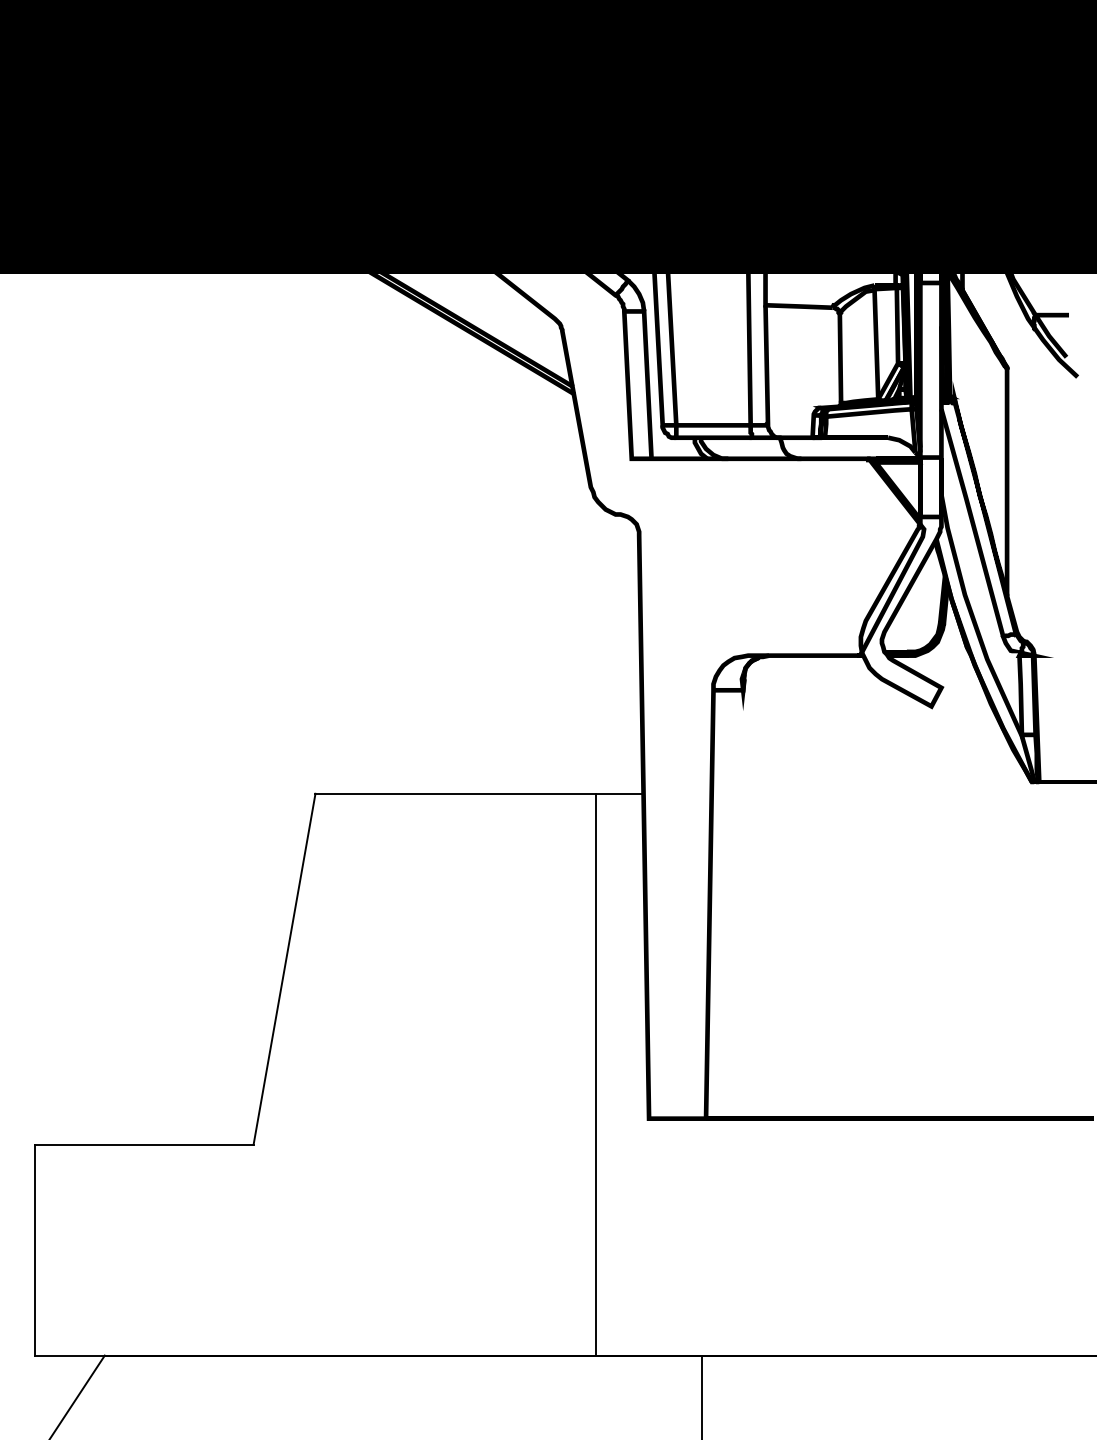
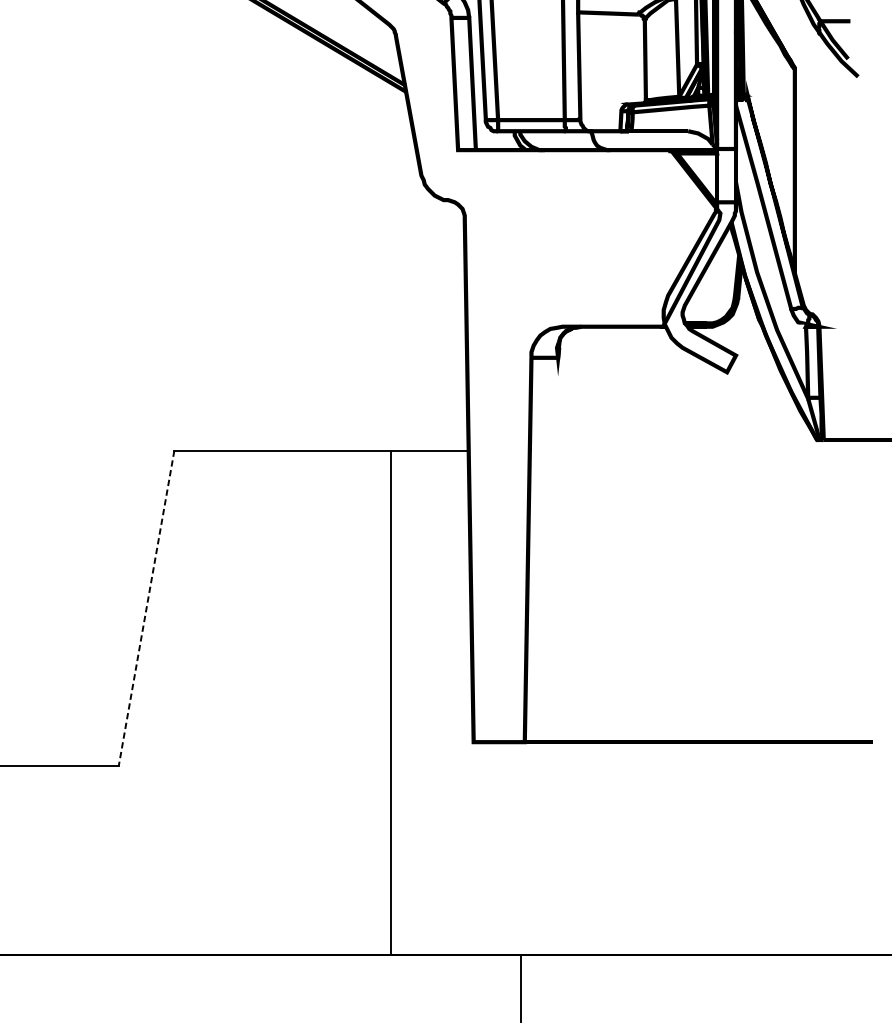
line: (284, 969) -> (146, 608), solid -> dashed
line: (596, 1074) -> (390, 702), moved

